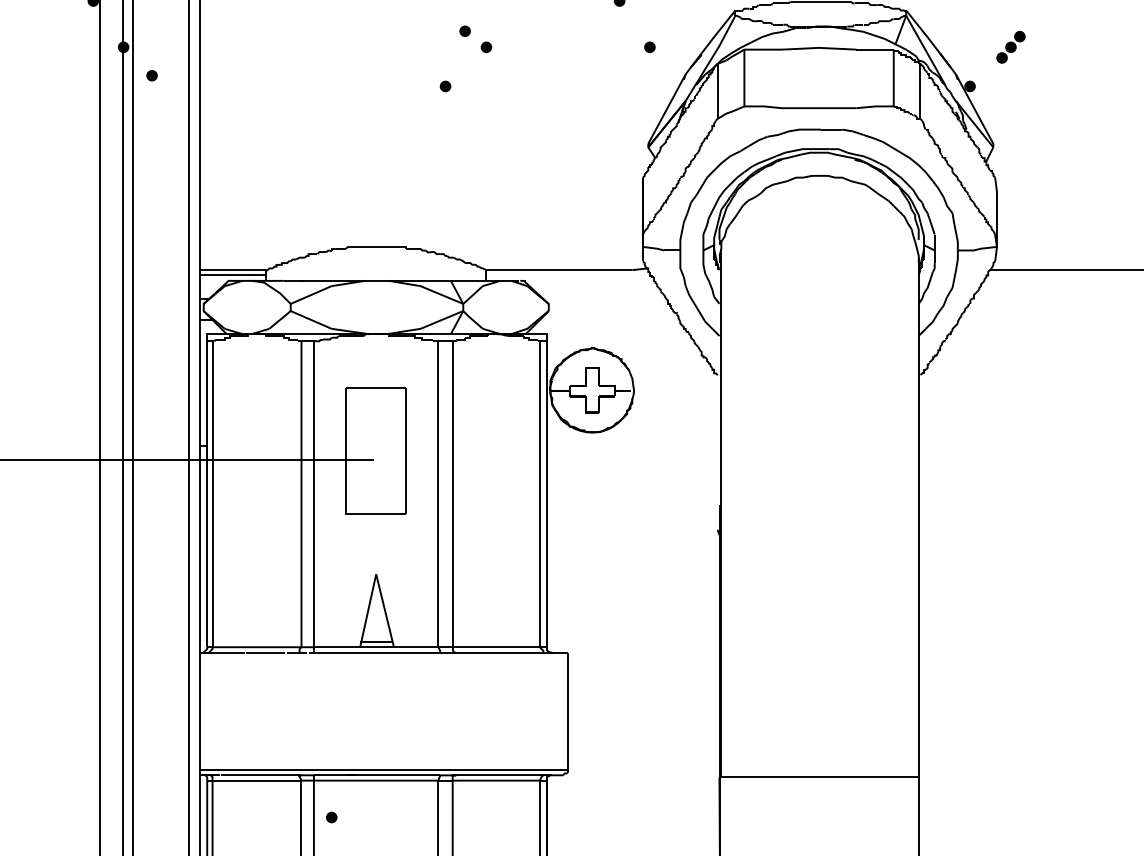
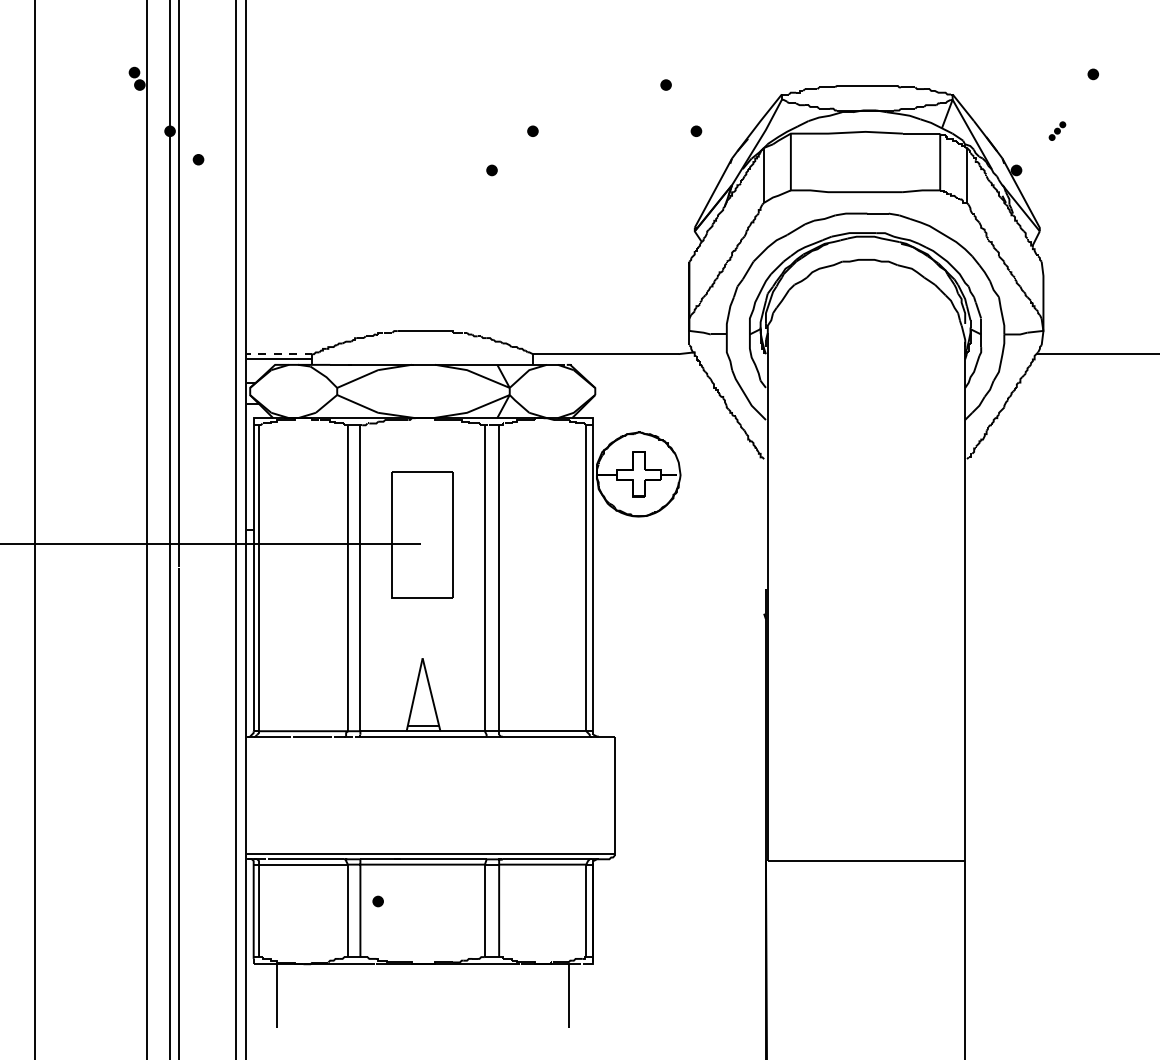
fill: (465, 31) -> (511, 115), removed
part: (1011, 46) -> (1057, 130), size x0.6
line: (233, 270) -> (279, 354), solid -> dashed

